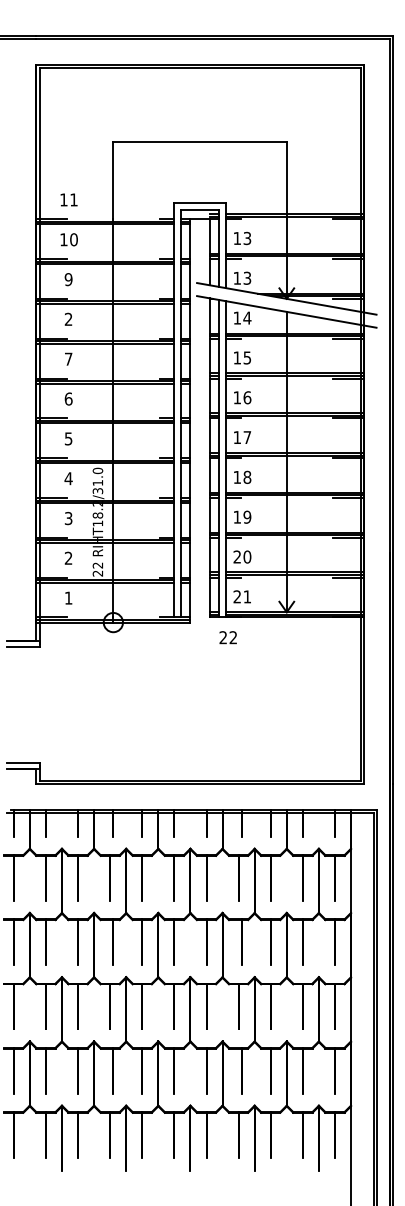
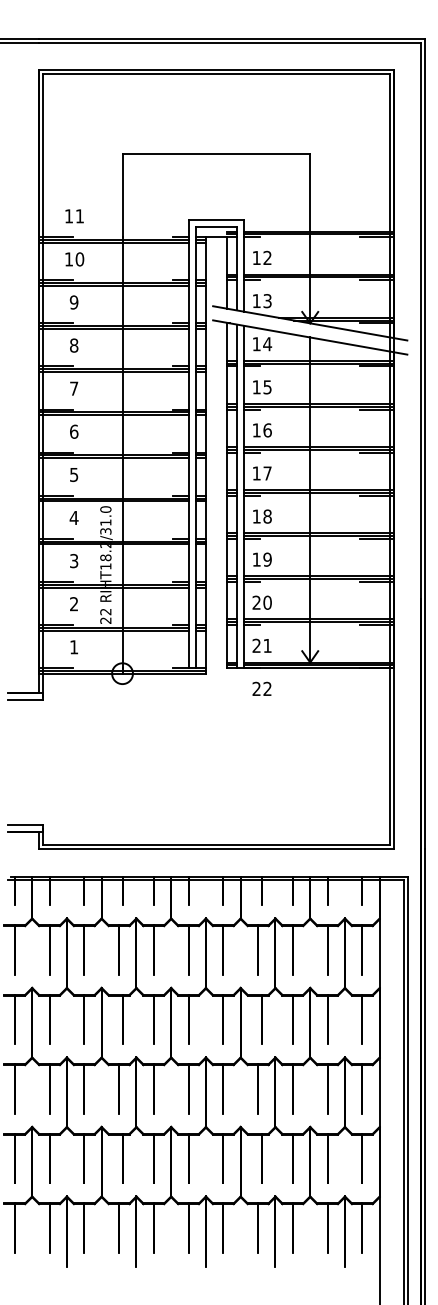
text: (247, 238) -> (267, 258), 13 -> 12
text: (68, 318) -> (73, 344), 2 -> 8
text: (227, 637) -> (261, 688), moved

